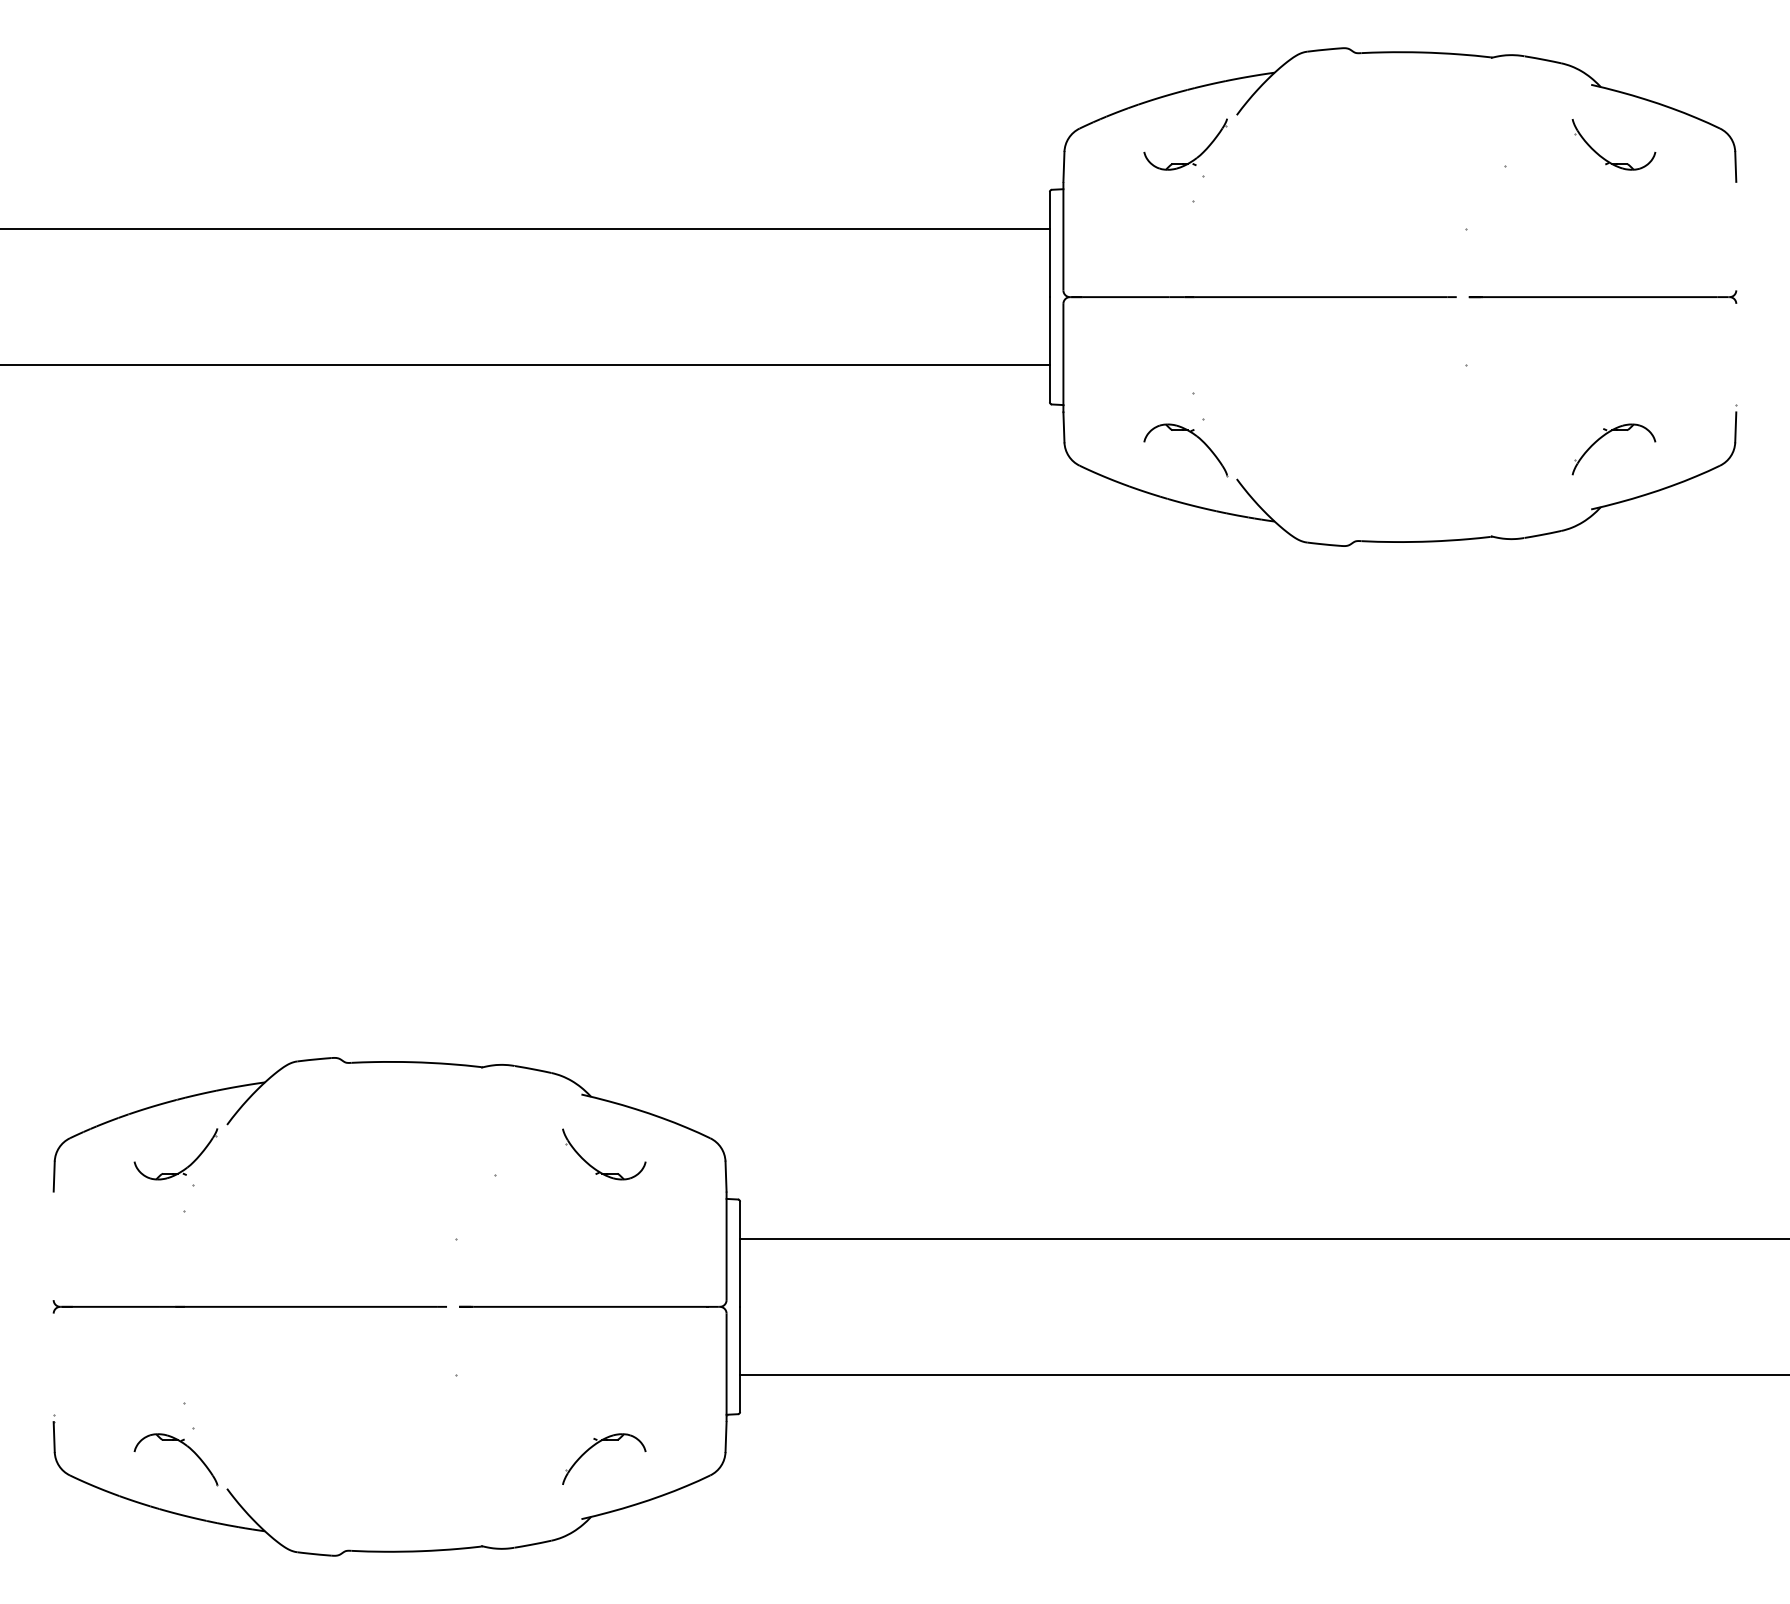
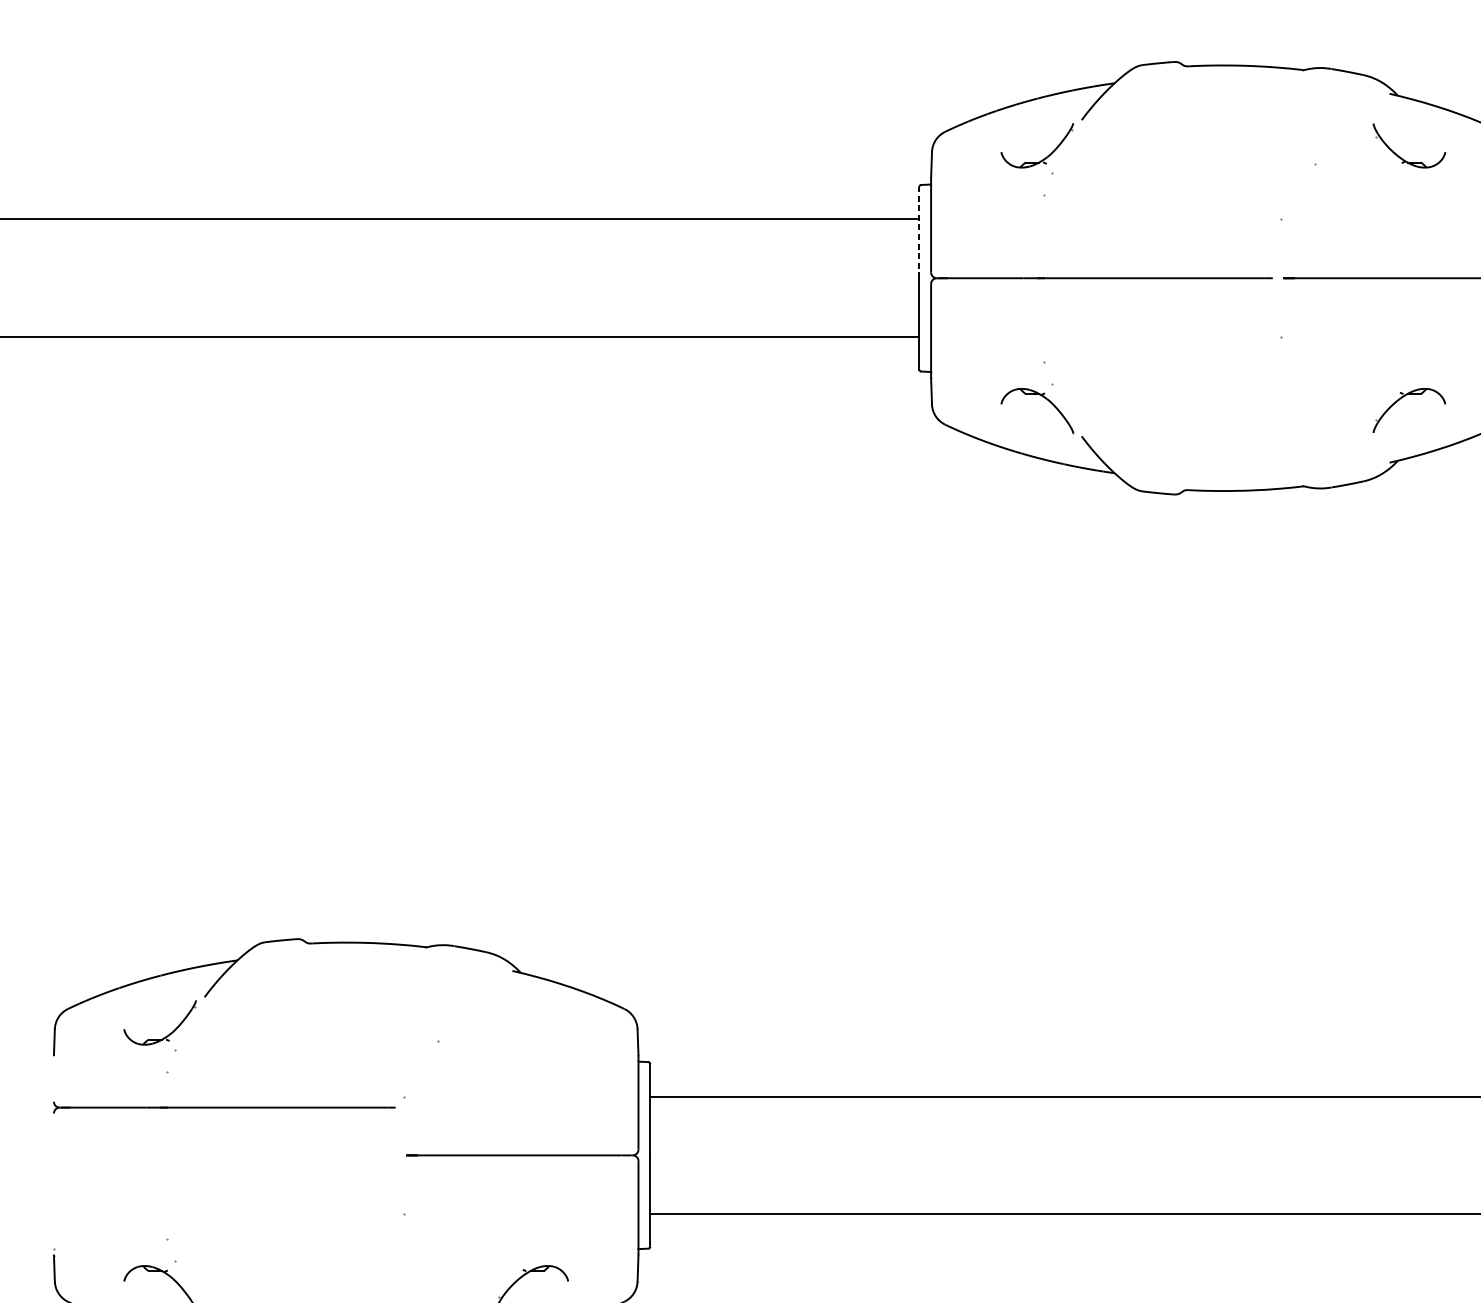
line: (1049, 244) -> (919, 232), solid -> dashed
part: (593, 1166) -> (522, 1033), removed
part: (249, 1306) -> (224, 1107), moved

